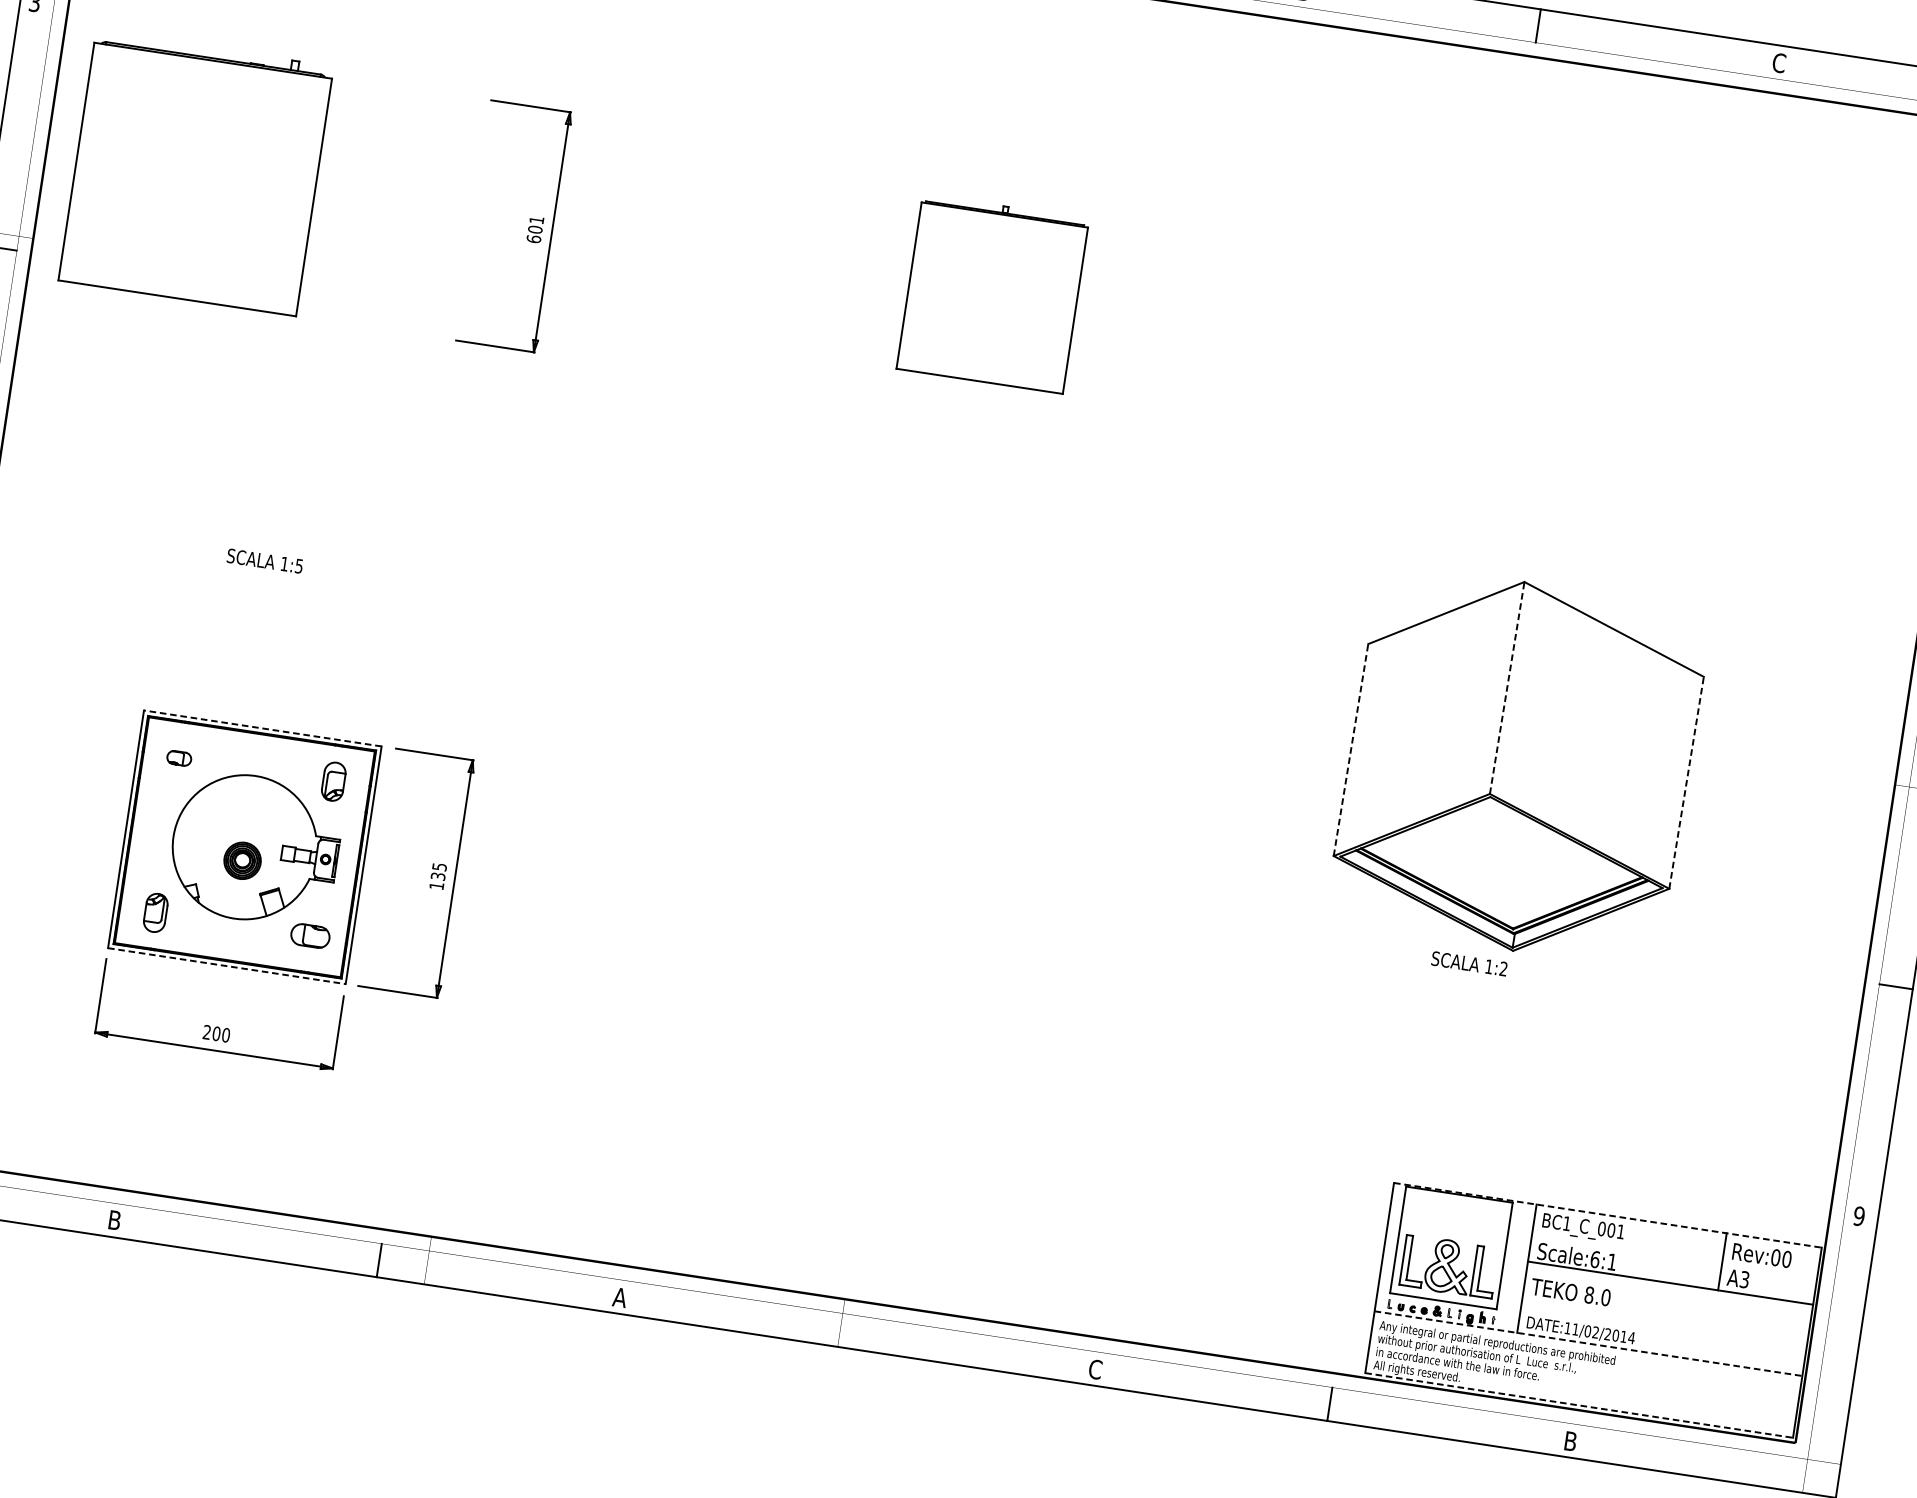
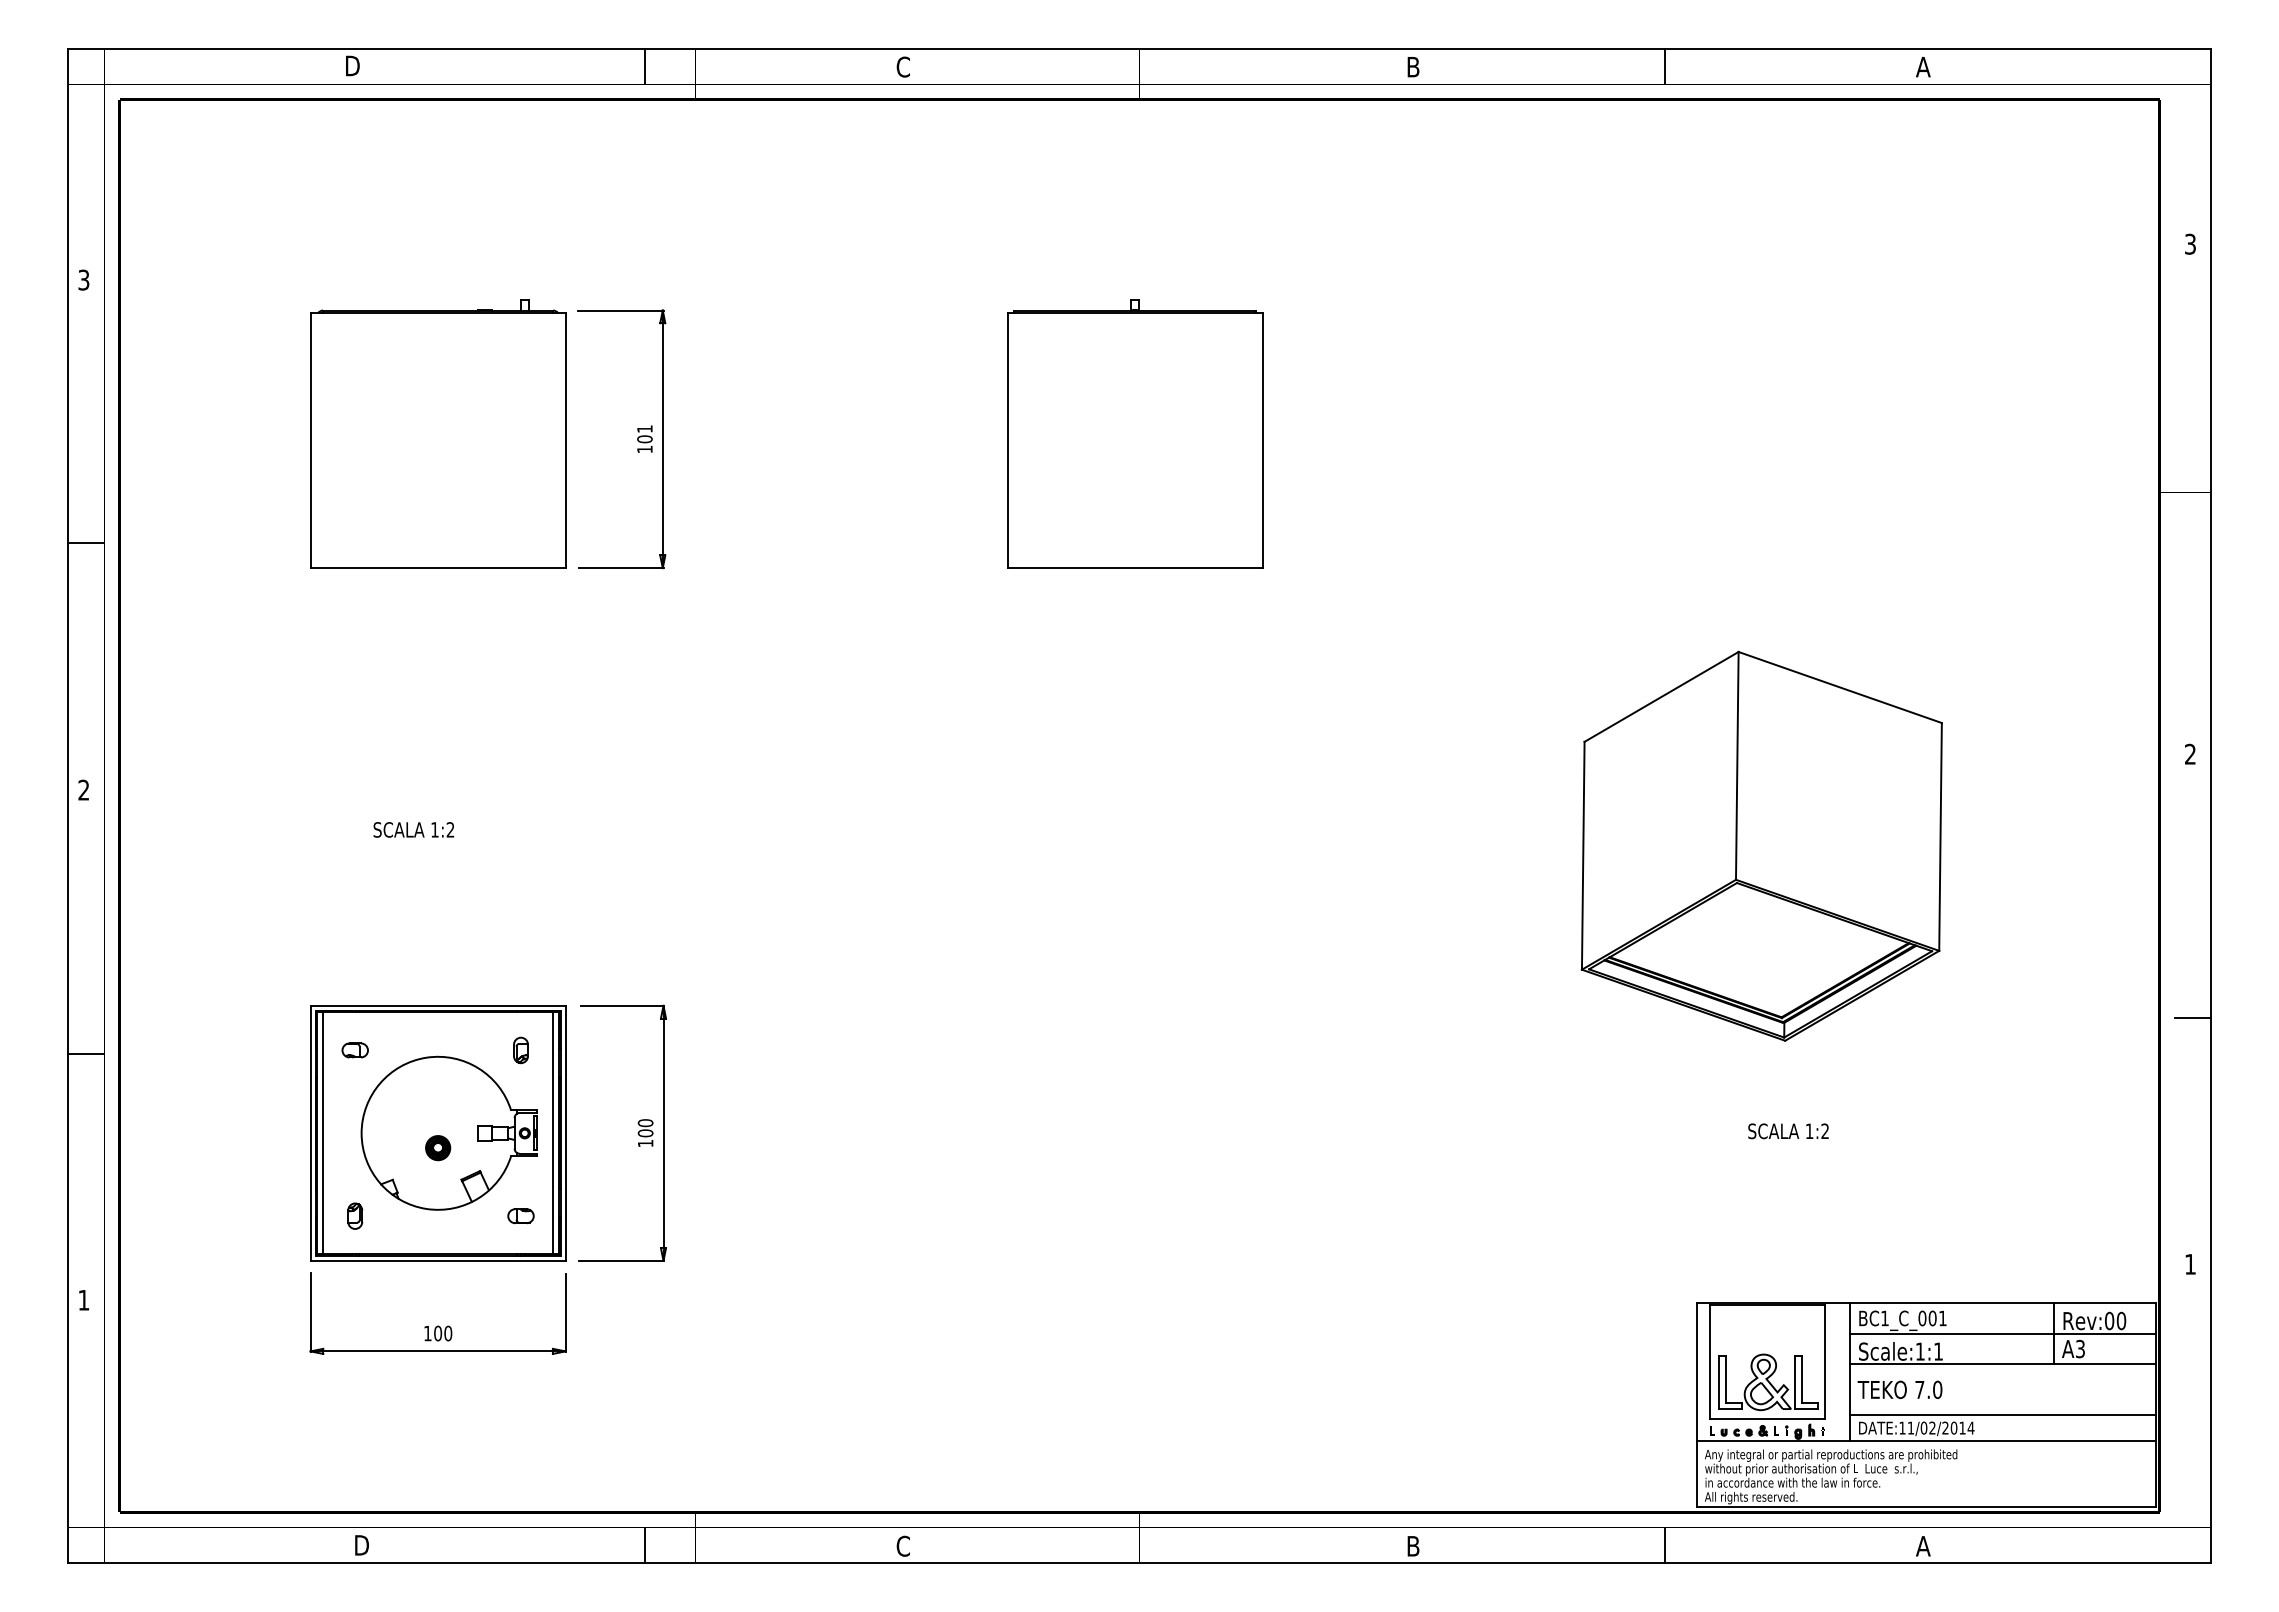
text: (1779, 62) -> (1923, 66), C -> A
part: (196, 172) -> (438, 433), moved
text: (533, 239) -> (644, 449), 601 -> 101
part: (993, 293) -> (1135, 433), size x1.43
text: (299, 565) -> (450, 829), 1:5 -> 1:2
line: (1507, 687) -> (1737, 765), dashed -> solid
line: (263, 728) -> (438, 1005), dashed -> solid
line: (1351, 749) -> (1583, 855), dashed -> solid
part: (333, 781) -> (520, 1050), size x0.62
line: (1686, 782) -> (1940, 836), dashed -> solid
line: (138, 831) -> (323, 1133), added
part: (243, 861) -> (438, 1148), size x0.62
line: (352, 863) -> (553, 1133), added
text: (438, 872) -> (645, 1128), 135 -> 100
part: (156, 912) -> (355, 1215), size x0.62
part: (309, 936) -> (520, 1216), size x0.62
text: (1469, 964) -> (1788, 1131), moved
line: (227, 965) -> (438, 1260), dashed -> solid
text: (206, 1032) -> (427, 1333), 200 -> 100
line: (1607, 1215) -> (1926, 1303), dashed -> solid
text: (1859, 1215) -> (2190, 1263), 9 -> 1
text: (116, 1220) -> (362, 1545), B -> D
line: (1675, 1254) -> (2003, 1333), added
text: (1595, 1259) -> (1920, 1351), Scale:6:1 -> Scale:1:1
text: (1589, 1294) -> (1919, 1389), 8.0 -> 7.0
text: (619, 1296) -> (902, 1545), A -> C
line: (1663, 1330) -> (2003, 1415), added
line: (1588, 1343) -> (1926, 1440), dashed -> solid
text: (1095, 1368) -> (1413, 1545), C -> B
line: (1578, 1405) -> (1926, 1507), dashed -> solid
text: (1570, 1441) -> (1923, 1546), B -> A

